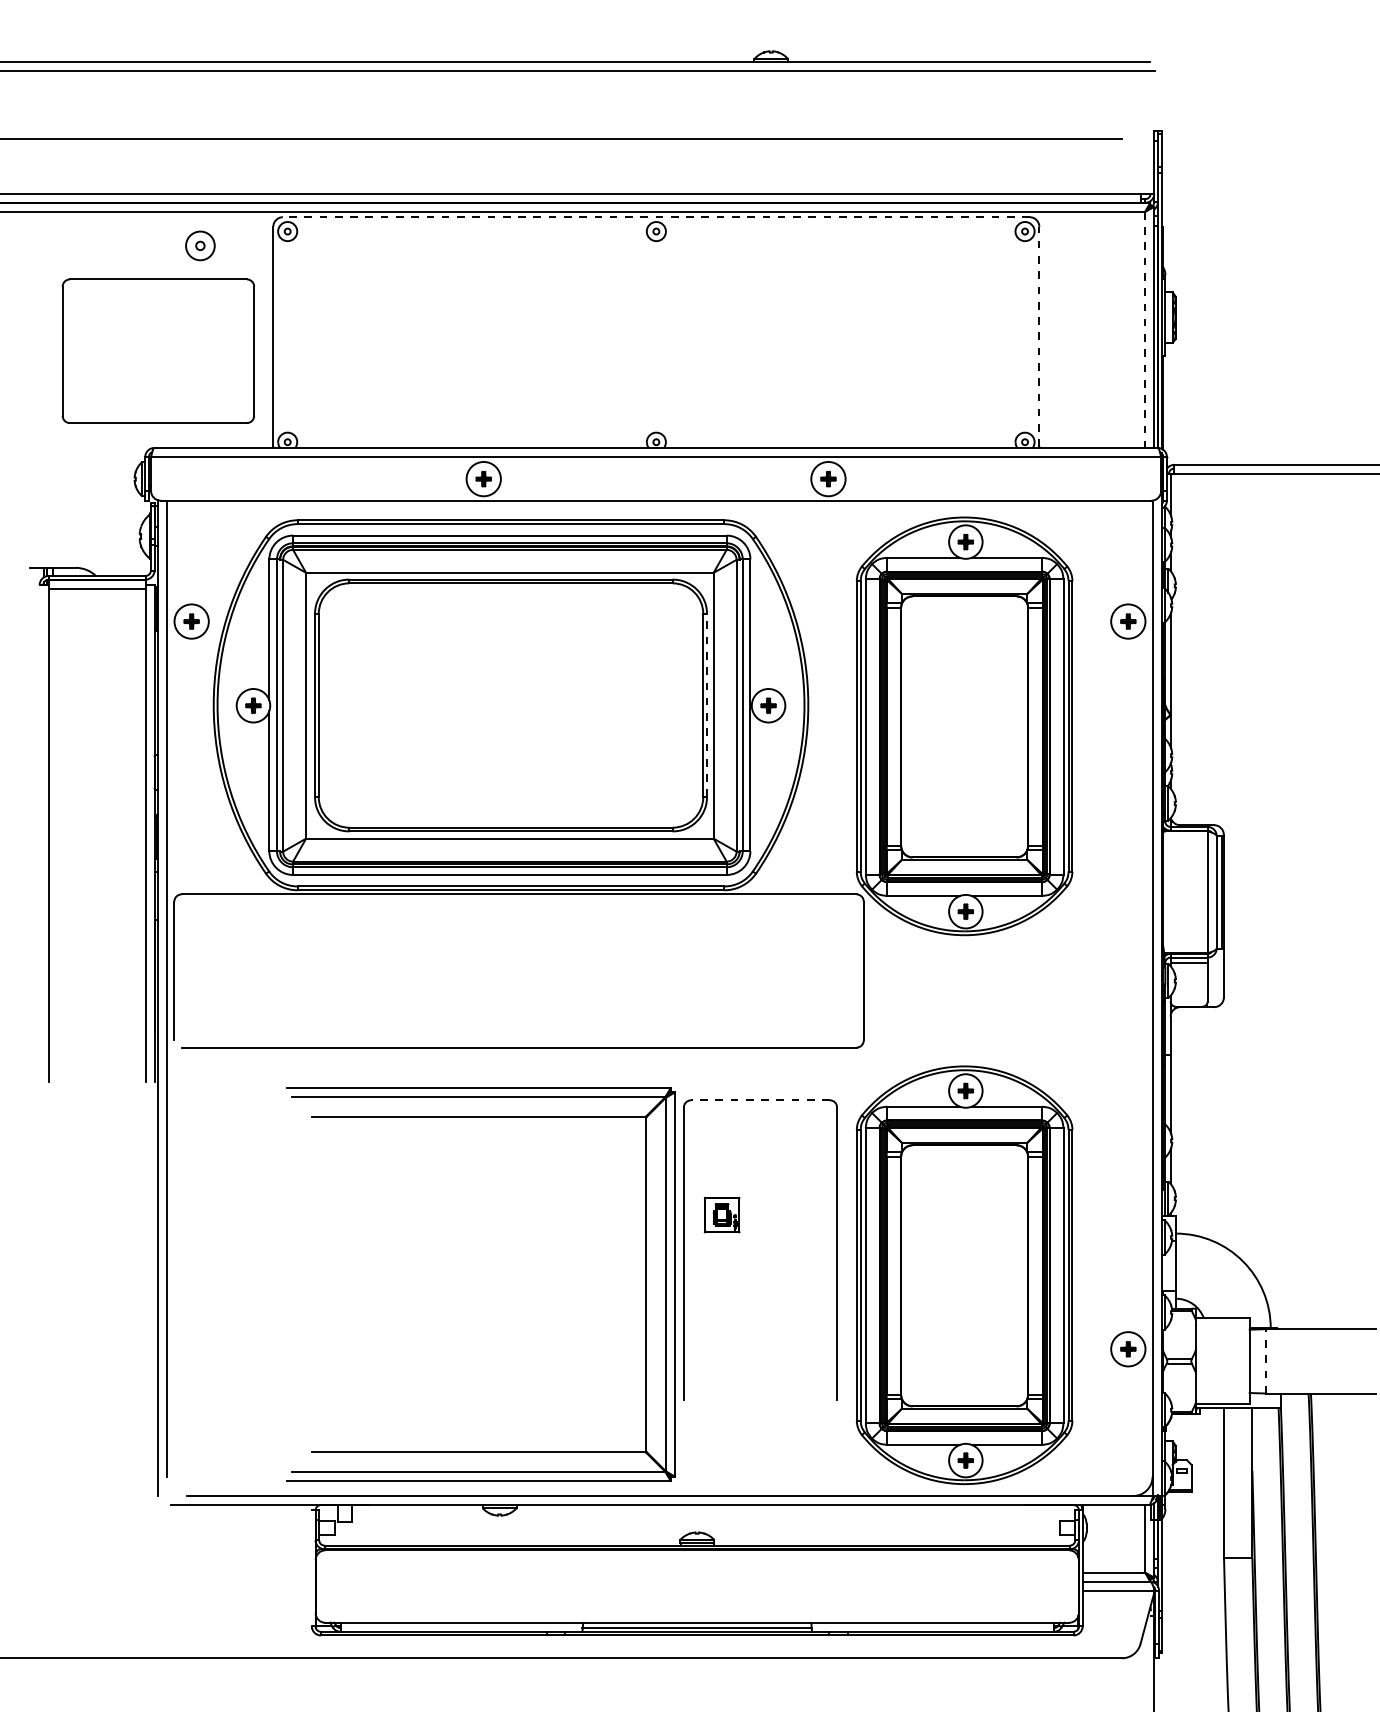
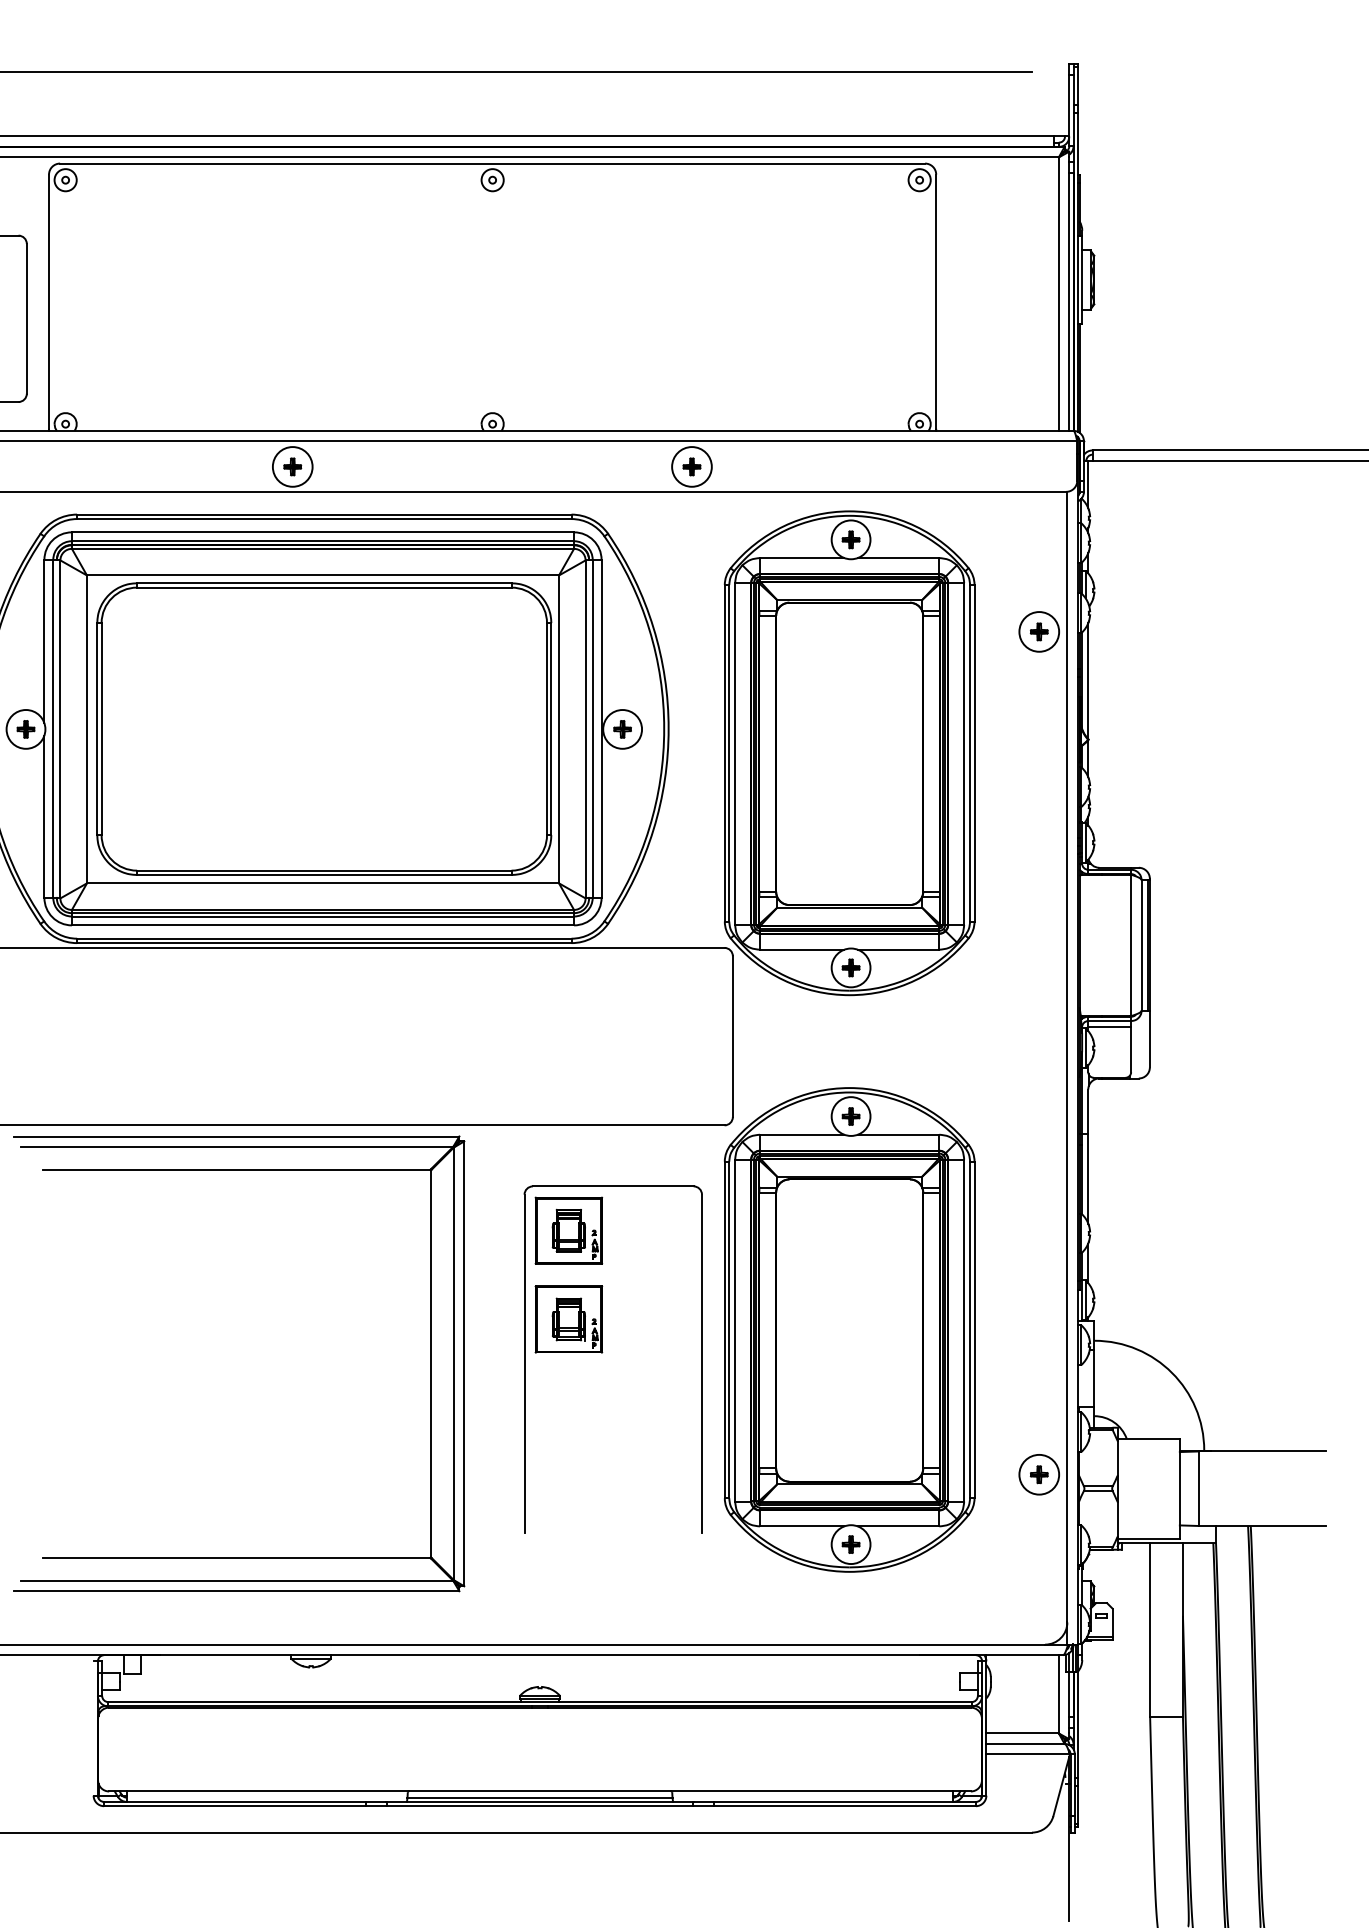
line: (655, 217) -> (491, 163), dashed -> solid
line: (1145, 330) -> (1059, 294), dashed -> solid
line: (1039, 336) -> (936, 301), dashed -> solid
line: (707, 705) -> (551, 729), dashed -> solid
line: (760, 1100) -> (613, 1186), dashed -> solid
part: (721, 1138) -> (568, 1230), added
part: (721, 1214) -> (568, 1318), size x1.67
part: (964, 1274) -> (849, 1329), moved
part: (645, 1284) -> (430, 1363), moved
line: (1266, 1360) -> (1199, 1487), dashed -> solid

